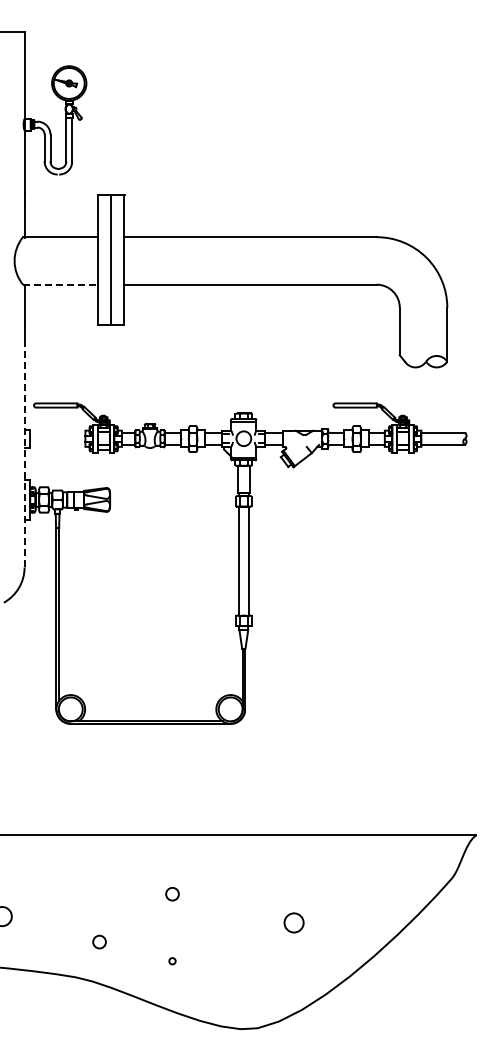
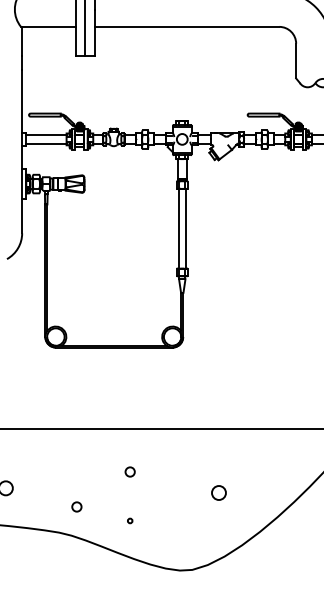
line: (60, 284) -> (48, 26), dashed -> solid
line: (57, 432) -> (46, 134), added
line: (57, 444) -> (46, 143), added
line: (24, 455) -> (22, 151), dashed -> solid

